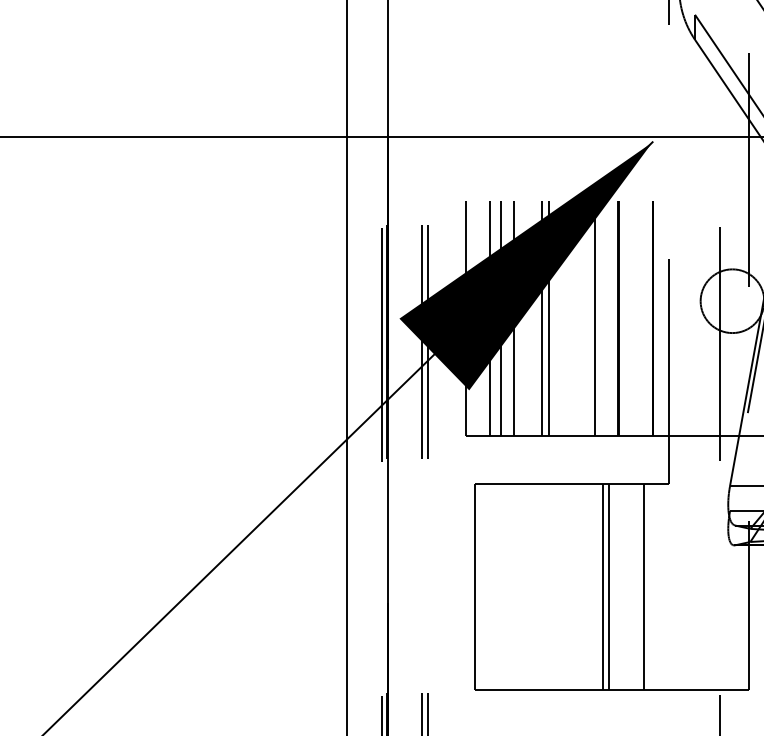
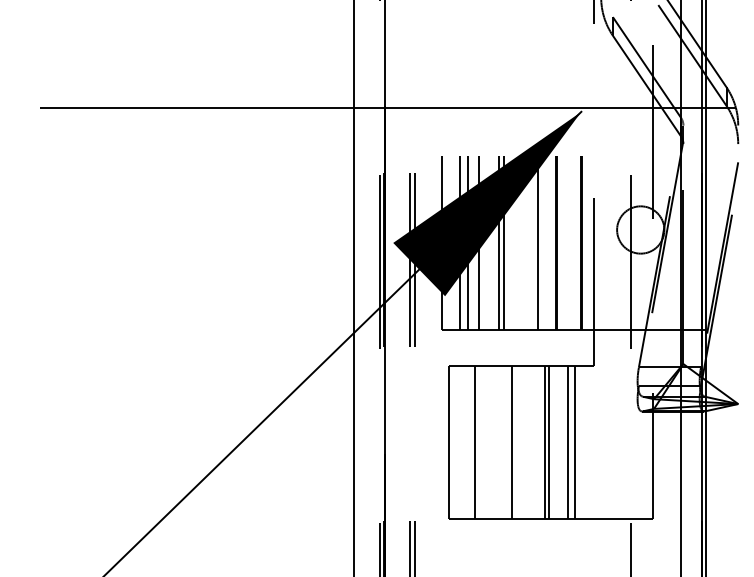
line: (510, 585) -> (475, 441), added
line: (559, 585) -> (512, 441), added
line: (635, 585) -> (568, 441), added

